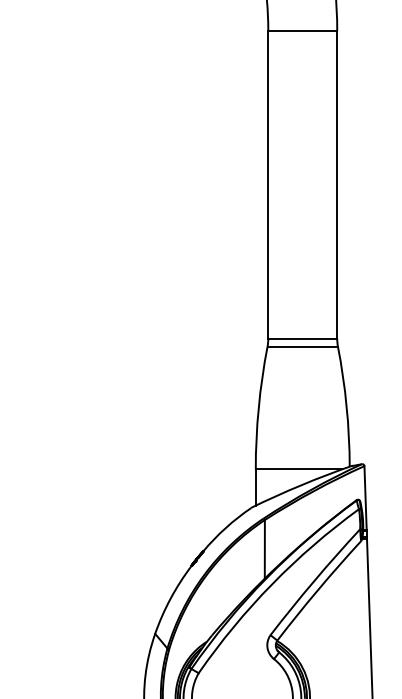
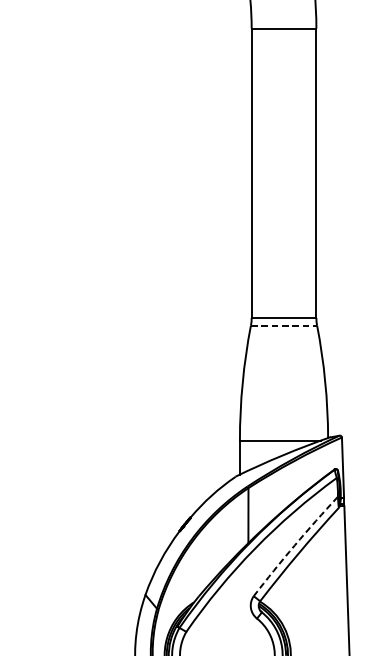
line: (303, 346) -> (284, 325), solid -> dashed
arc: (314, 581) -> (295, 545), solid -> dashed

